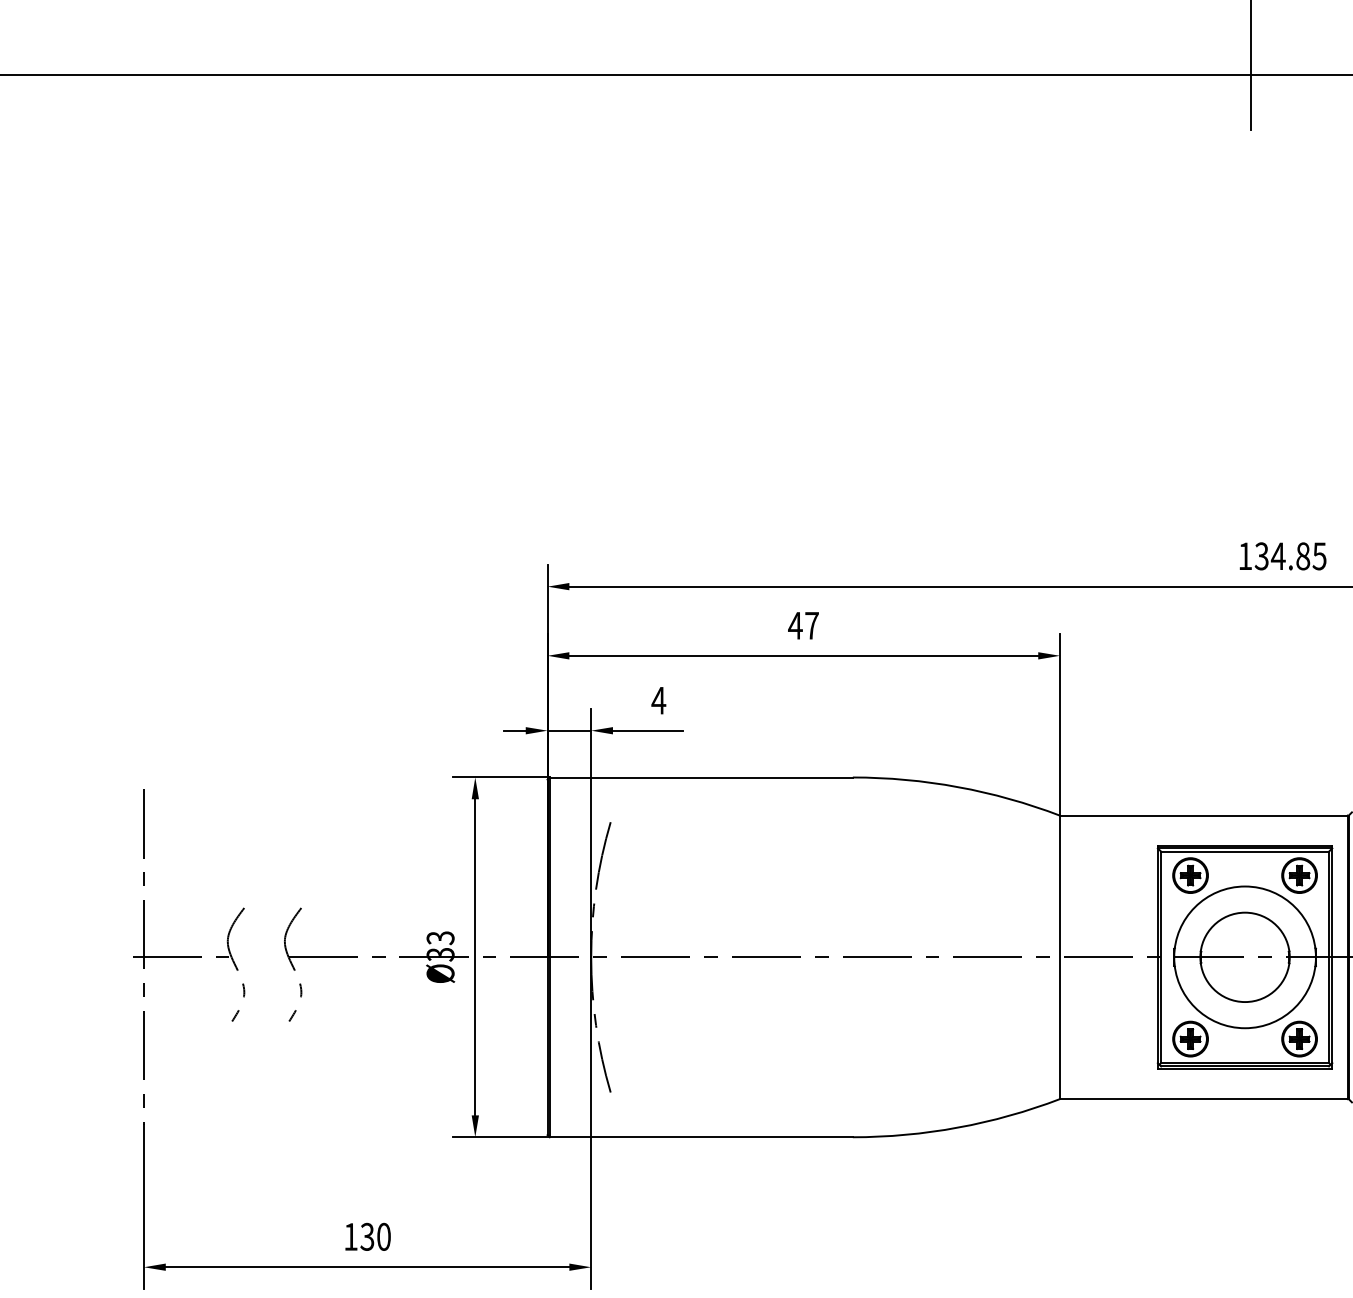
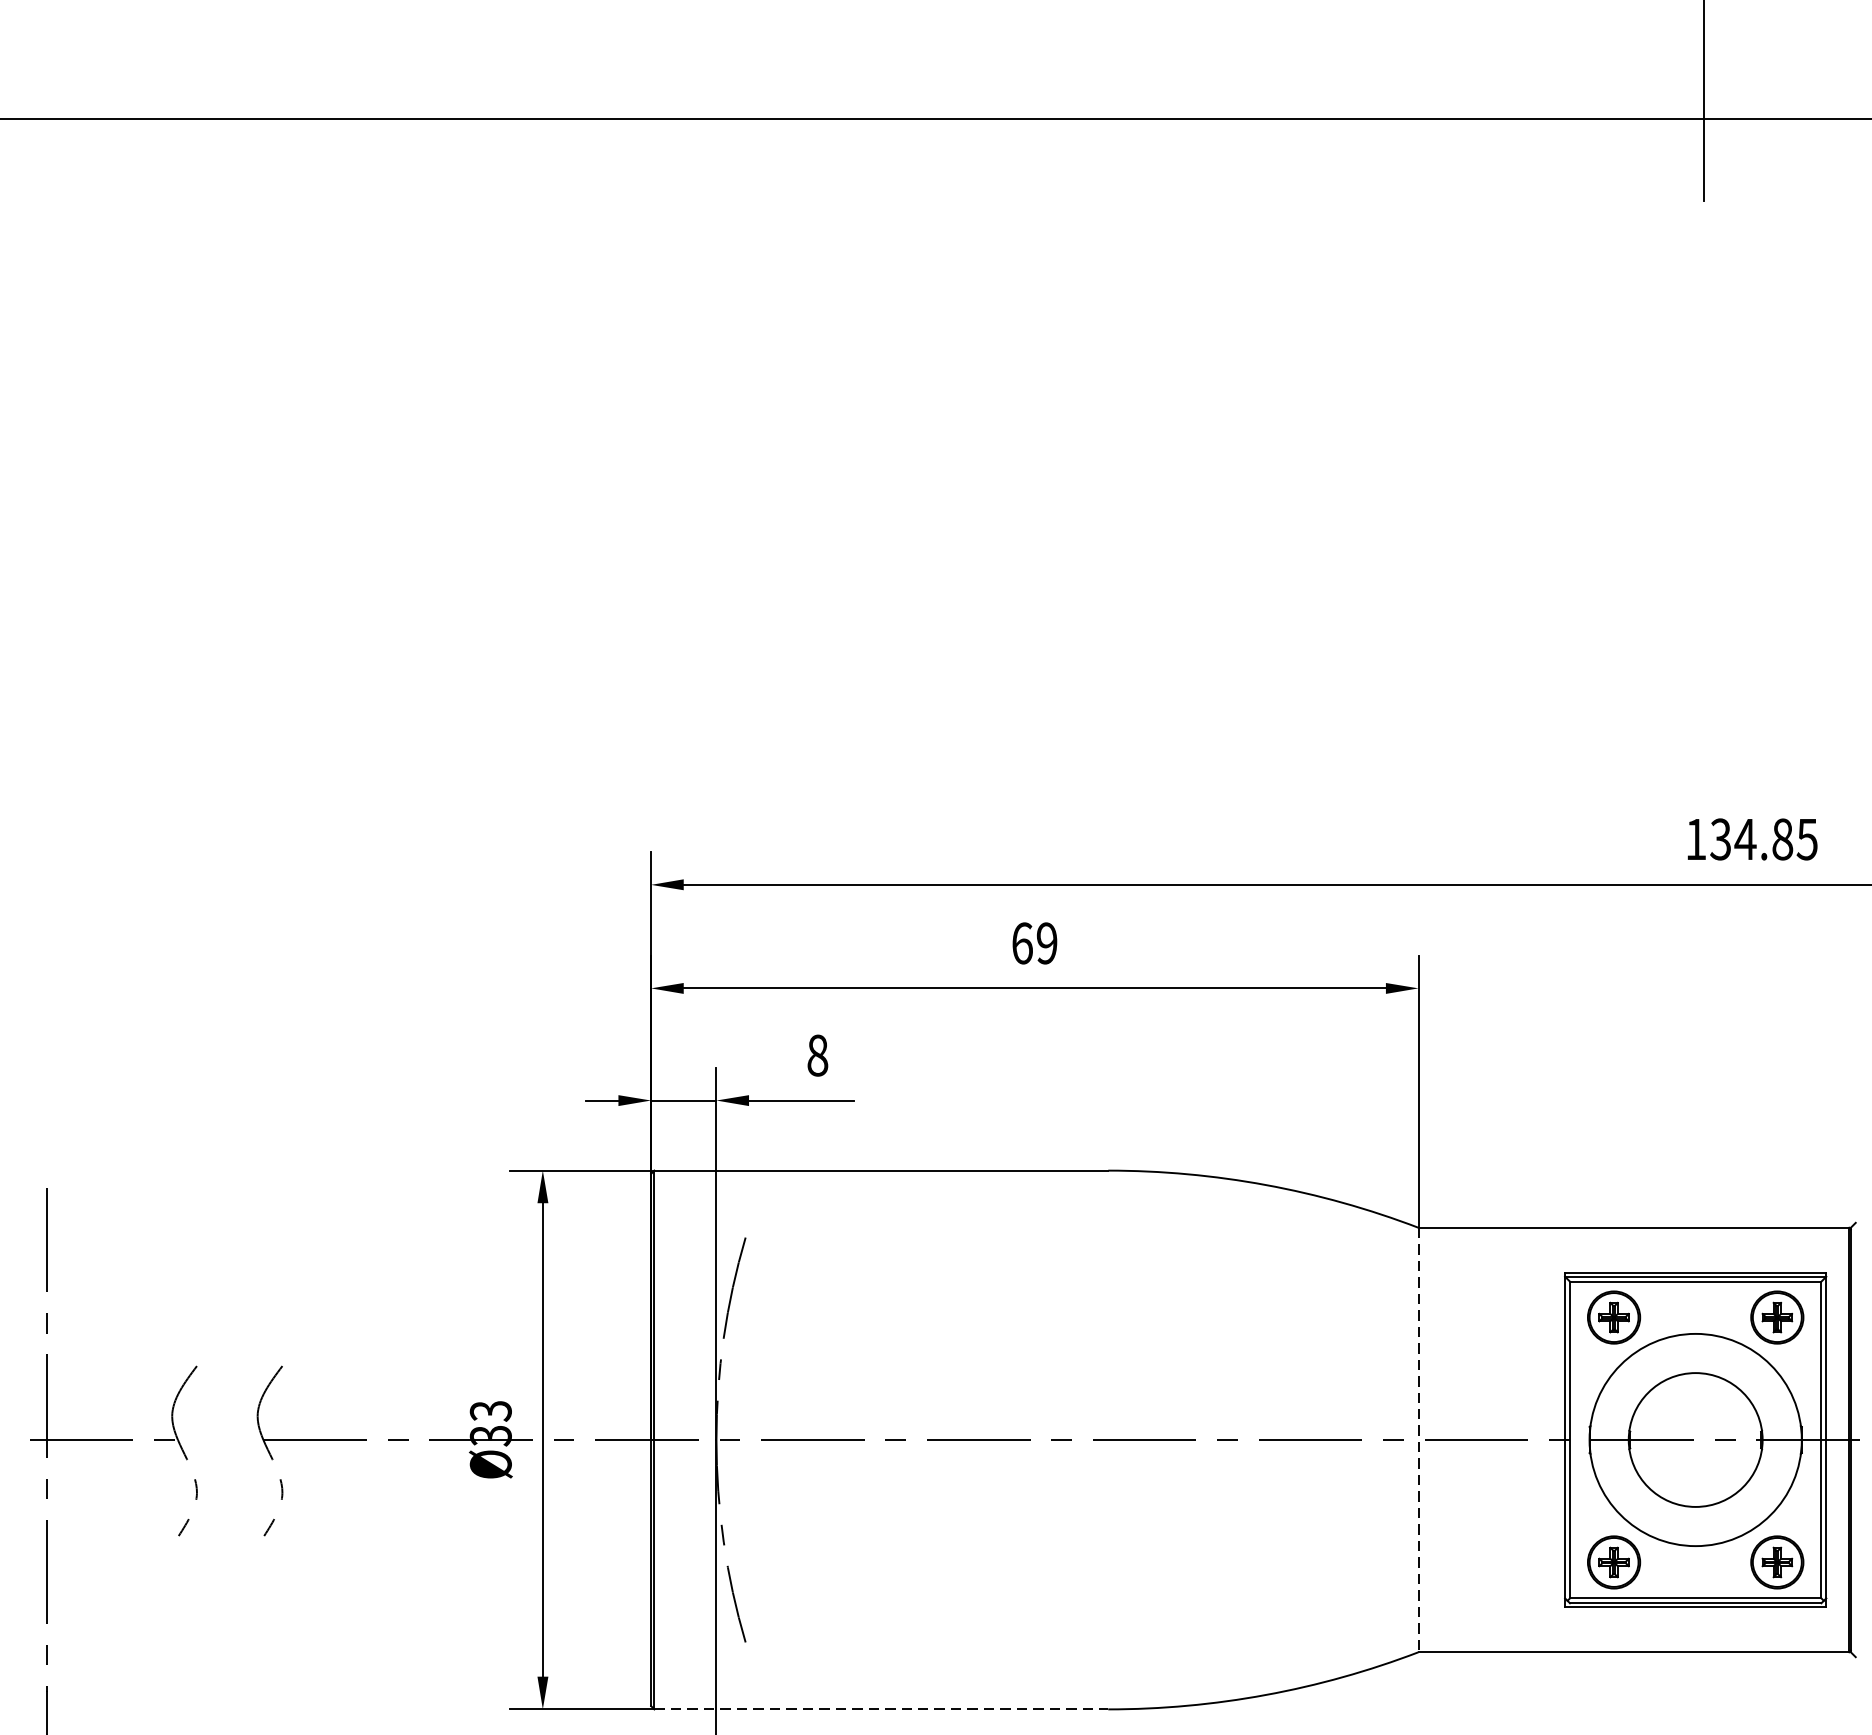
text: (803, 625) -> (1034, 942), 47 -> 69
text: (658, 700) -> (817, 1055), 4 -> 8
line: (1060, 957) -> (1419, 1440), solid -> dashed
line: (701, 1137) -> (881, 1709), solid -> dashed

